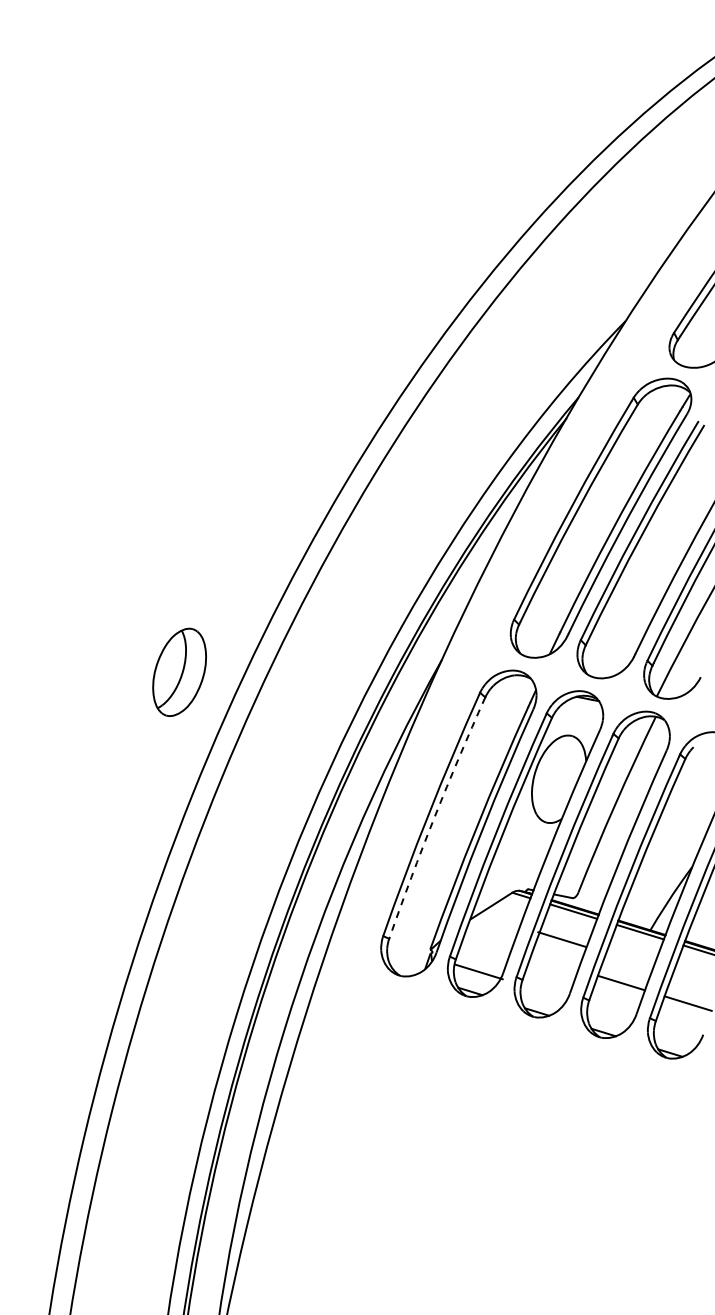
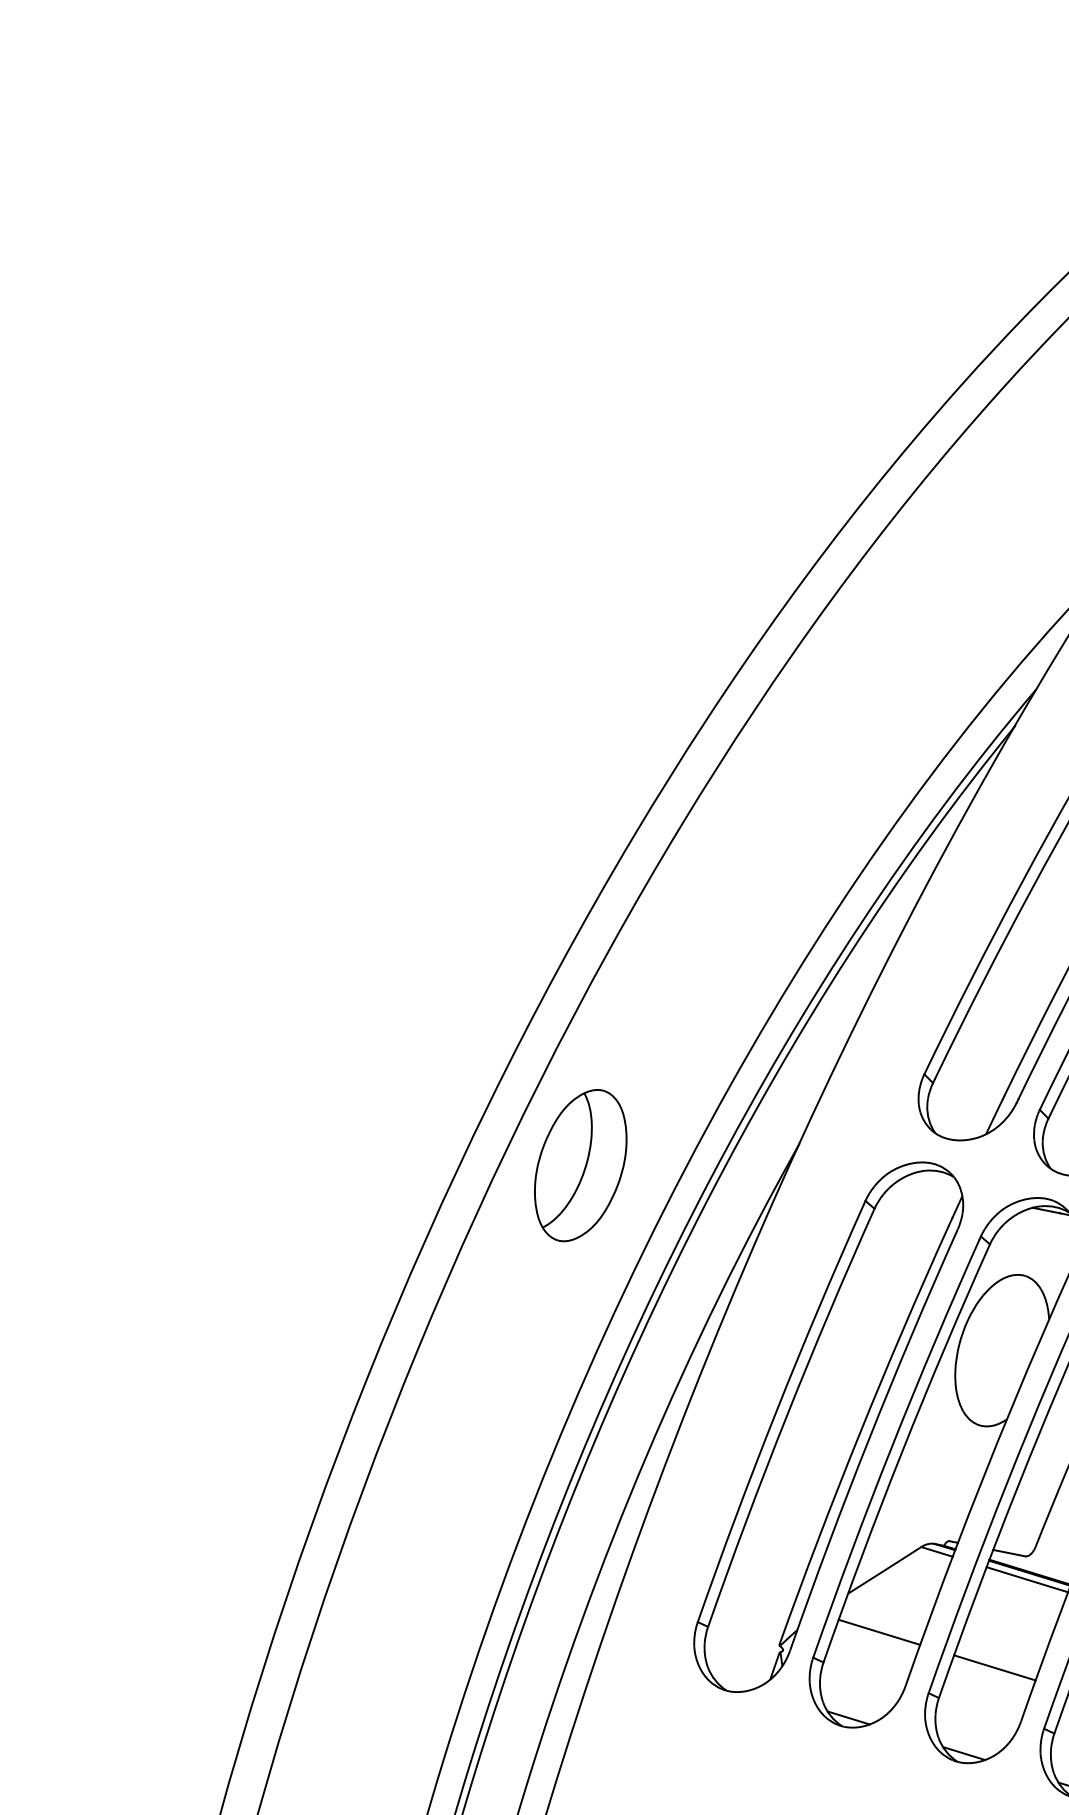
part: (179, 671) -> (580, 1164), moved
arc: (434, 817) -> (786, 1416), dashed -> solid
line: (561, 939) -> (994, 1667), moved
line: (478, 971) -> (878, 1631), moved

